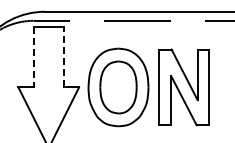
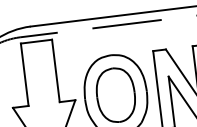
line: (63, 56) -> (55, 70), dashed -> solid
line: (33, 57) -> (24, 75), dashed -> solid

